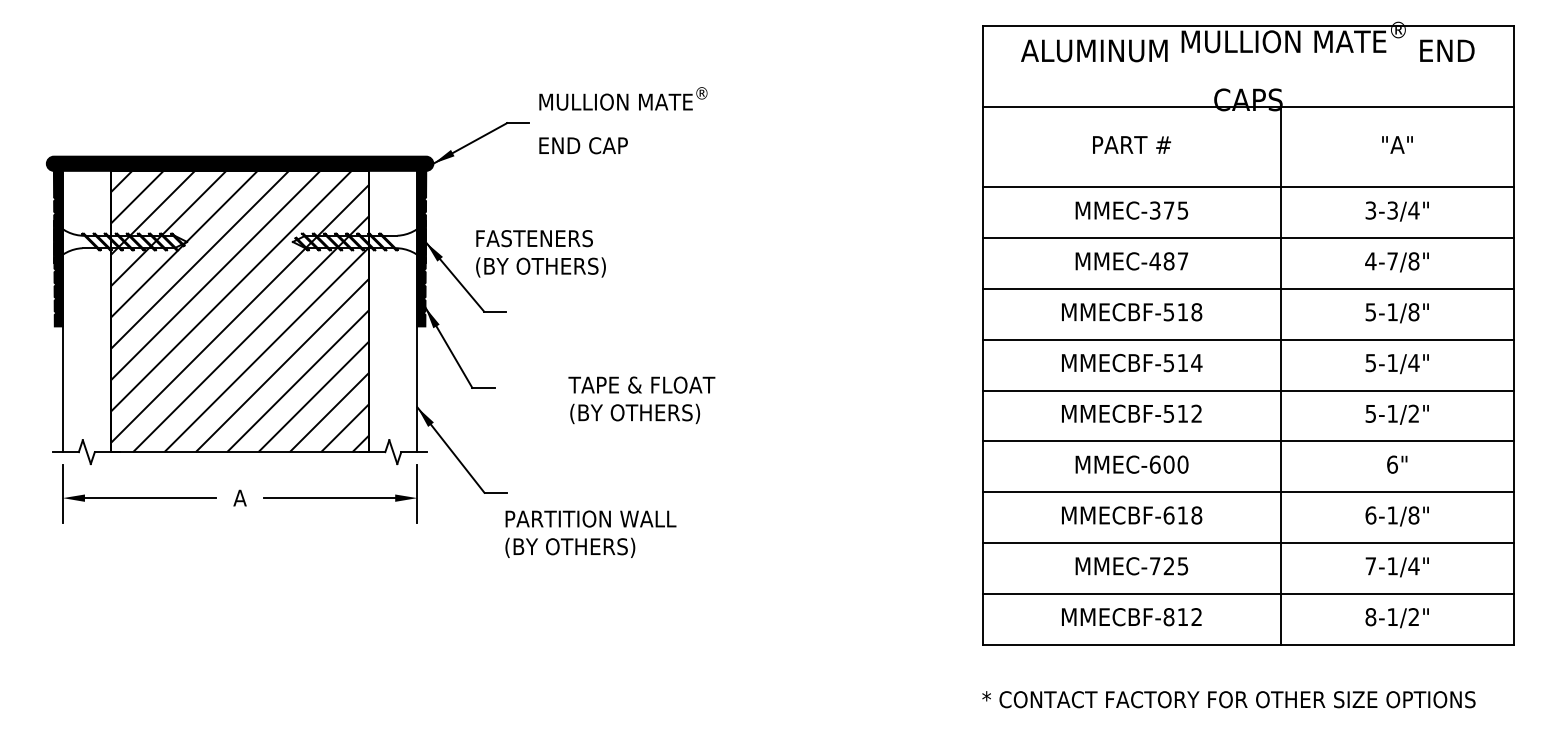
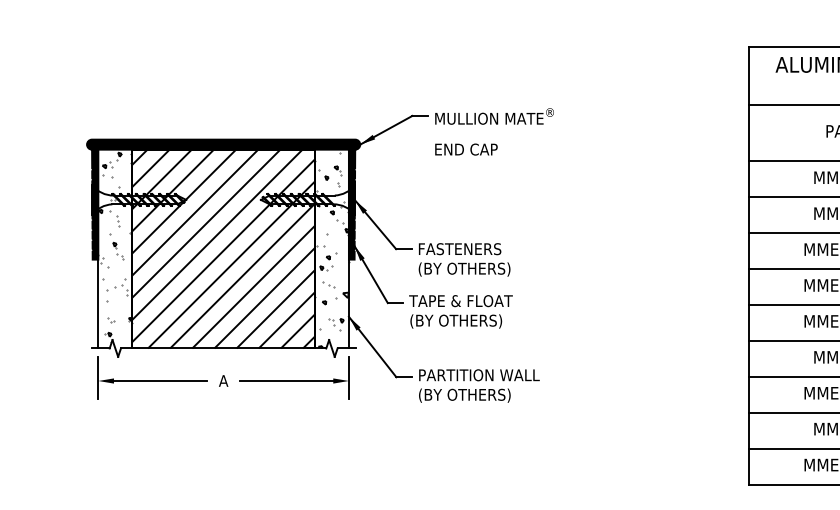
text: (623, 120) -> (494, 131), moved
text: (540, 253) -> (464, 259), moved
hatch: (86, 308) -> (115, 246), added
hatch: (393, 313) -> (332, 250), added
text: (641, 400) -> (460, 311), moved
text: (590, 533) -> (479, 385), moved

